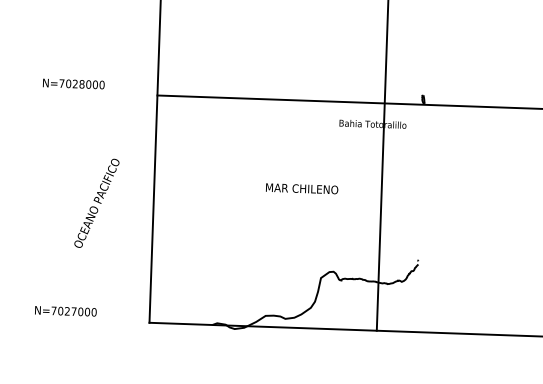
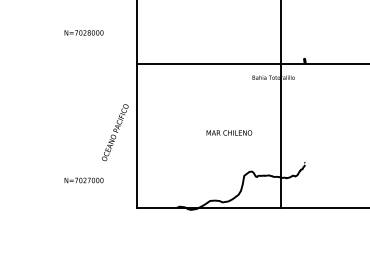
text: (72, 83) -> (83, 32), moved
text: (302, 188) -> (229, 132), moved
text: (97, 203) -> (115, 132), moved
text: (65, 311) -> (83, 180), moved

